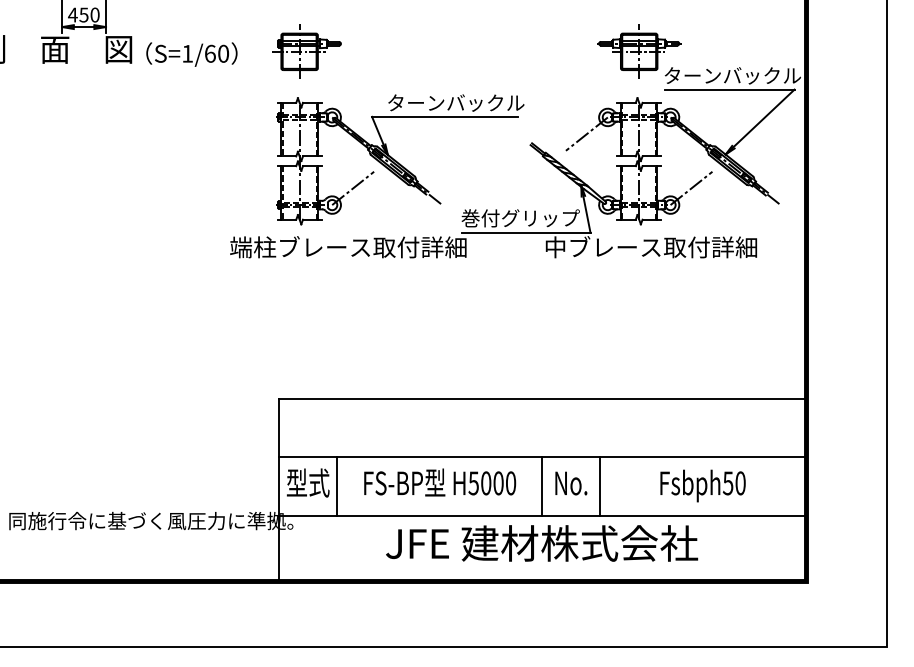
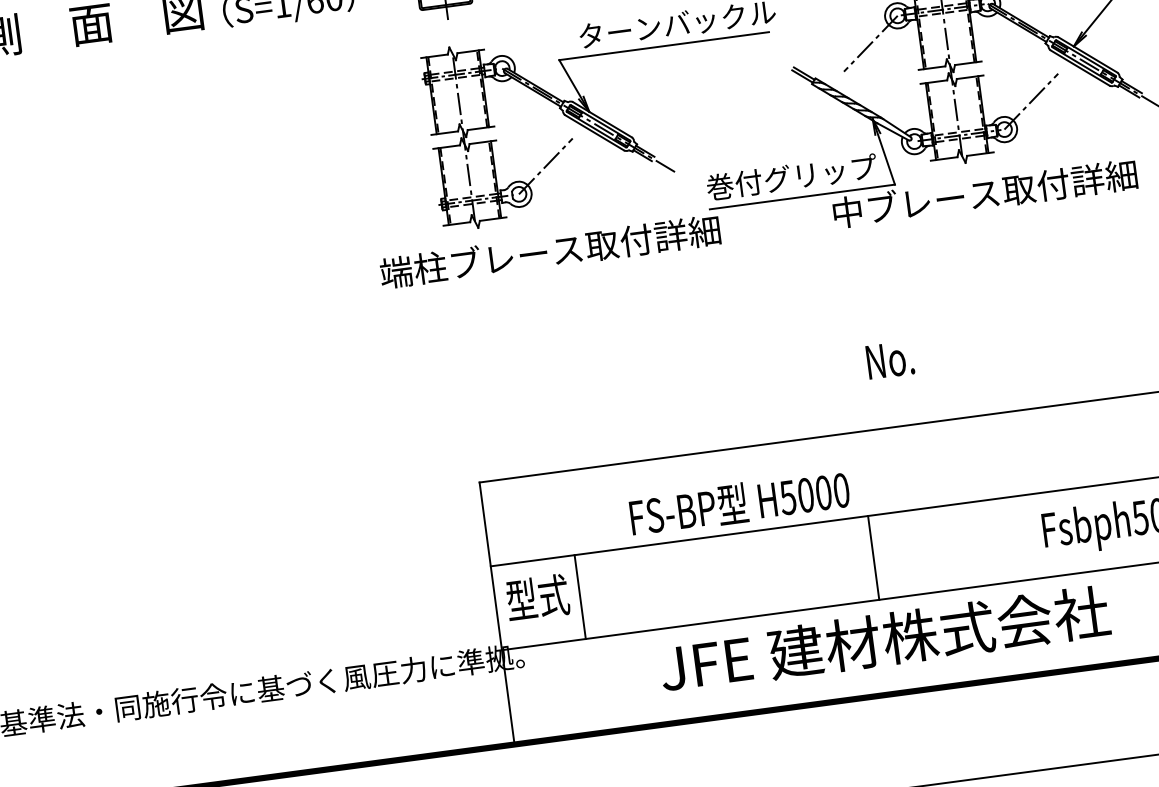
text: (440, 482) -> (740, 502), moved
text: (571, 483) -> (890, 360), moved
line: (600, 486) -> (957, 546), removed

